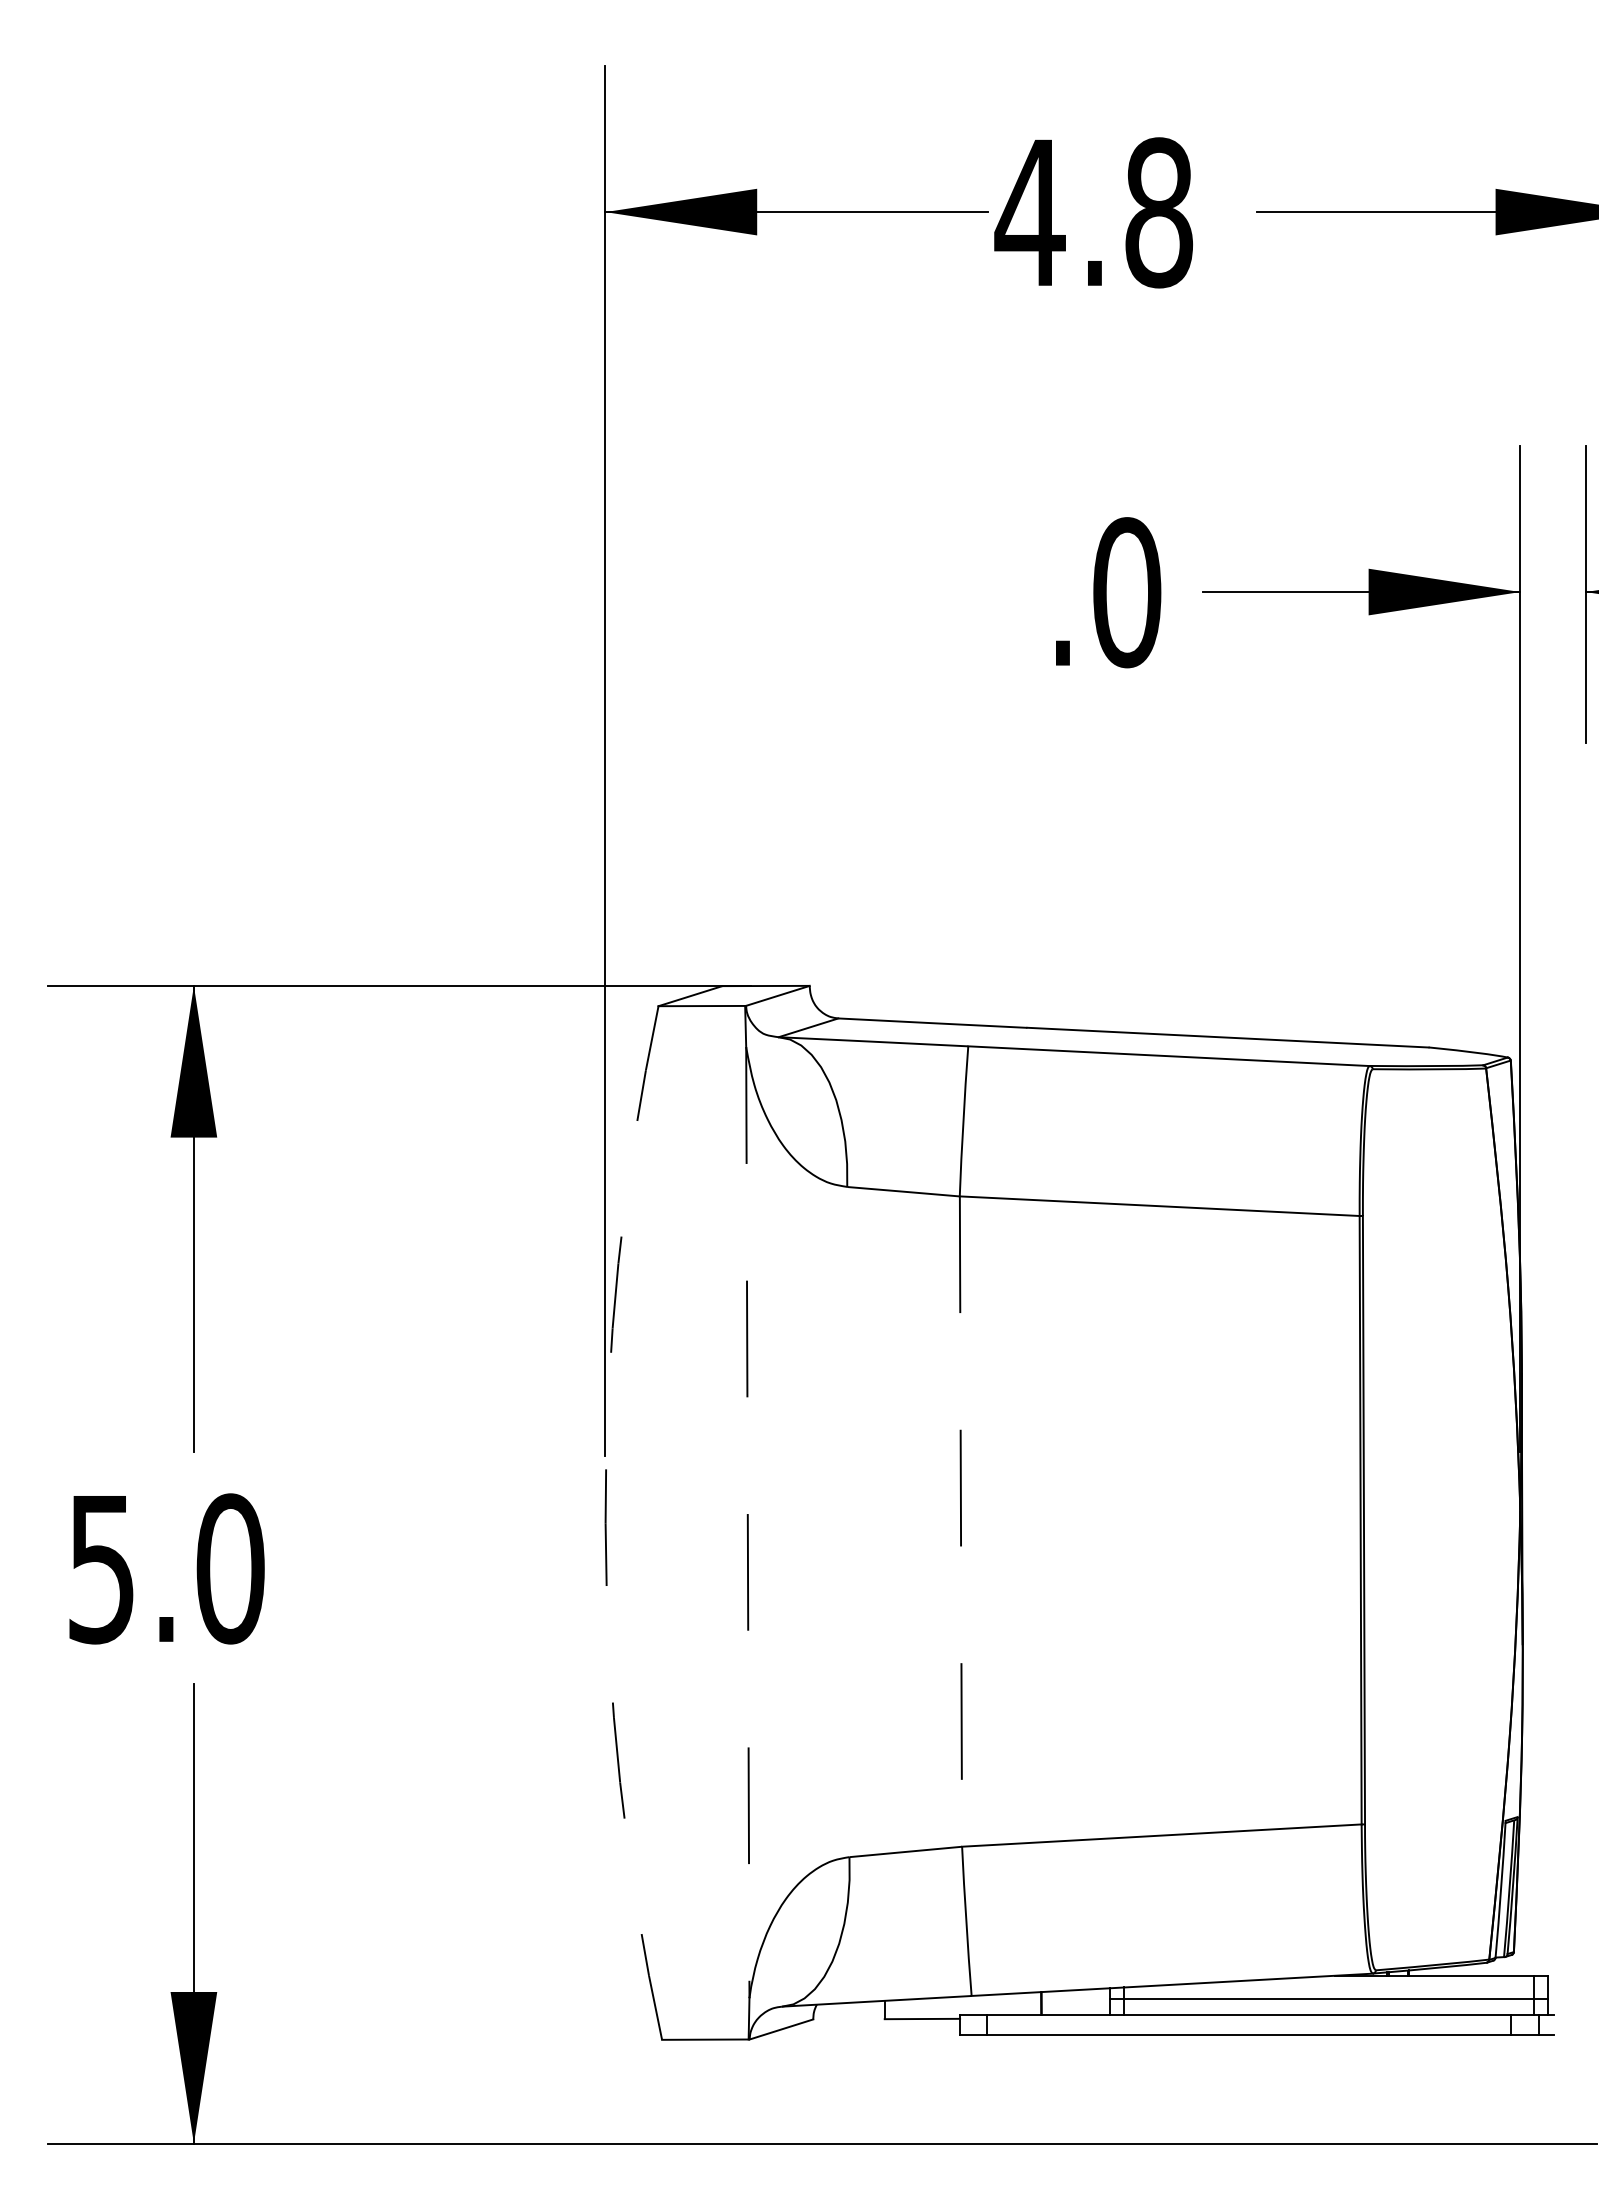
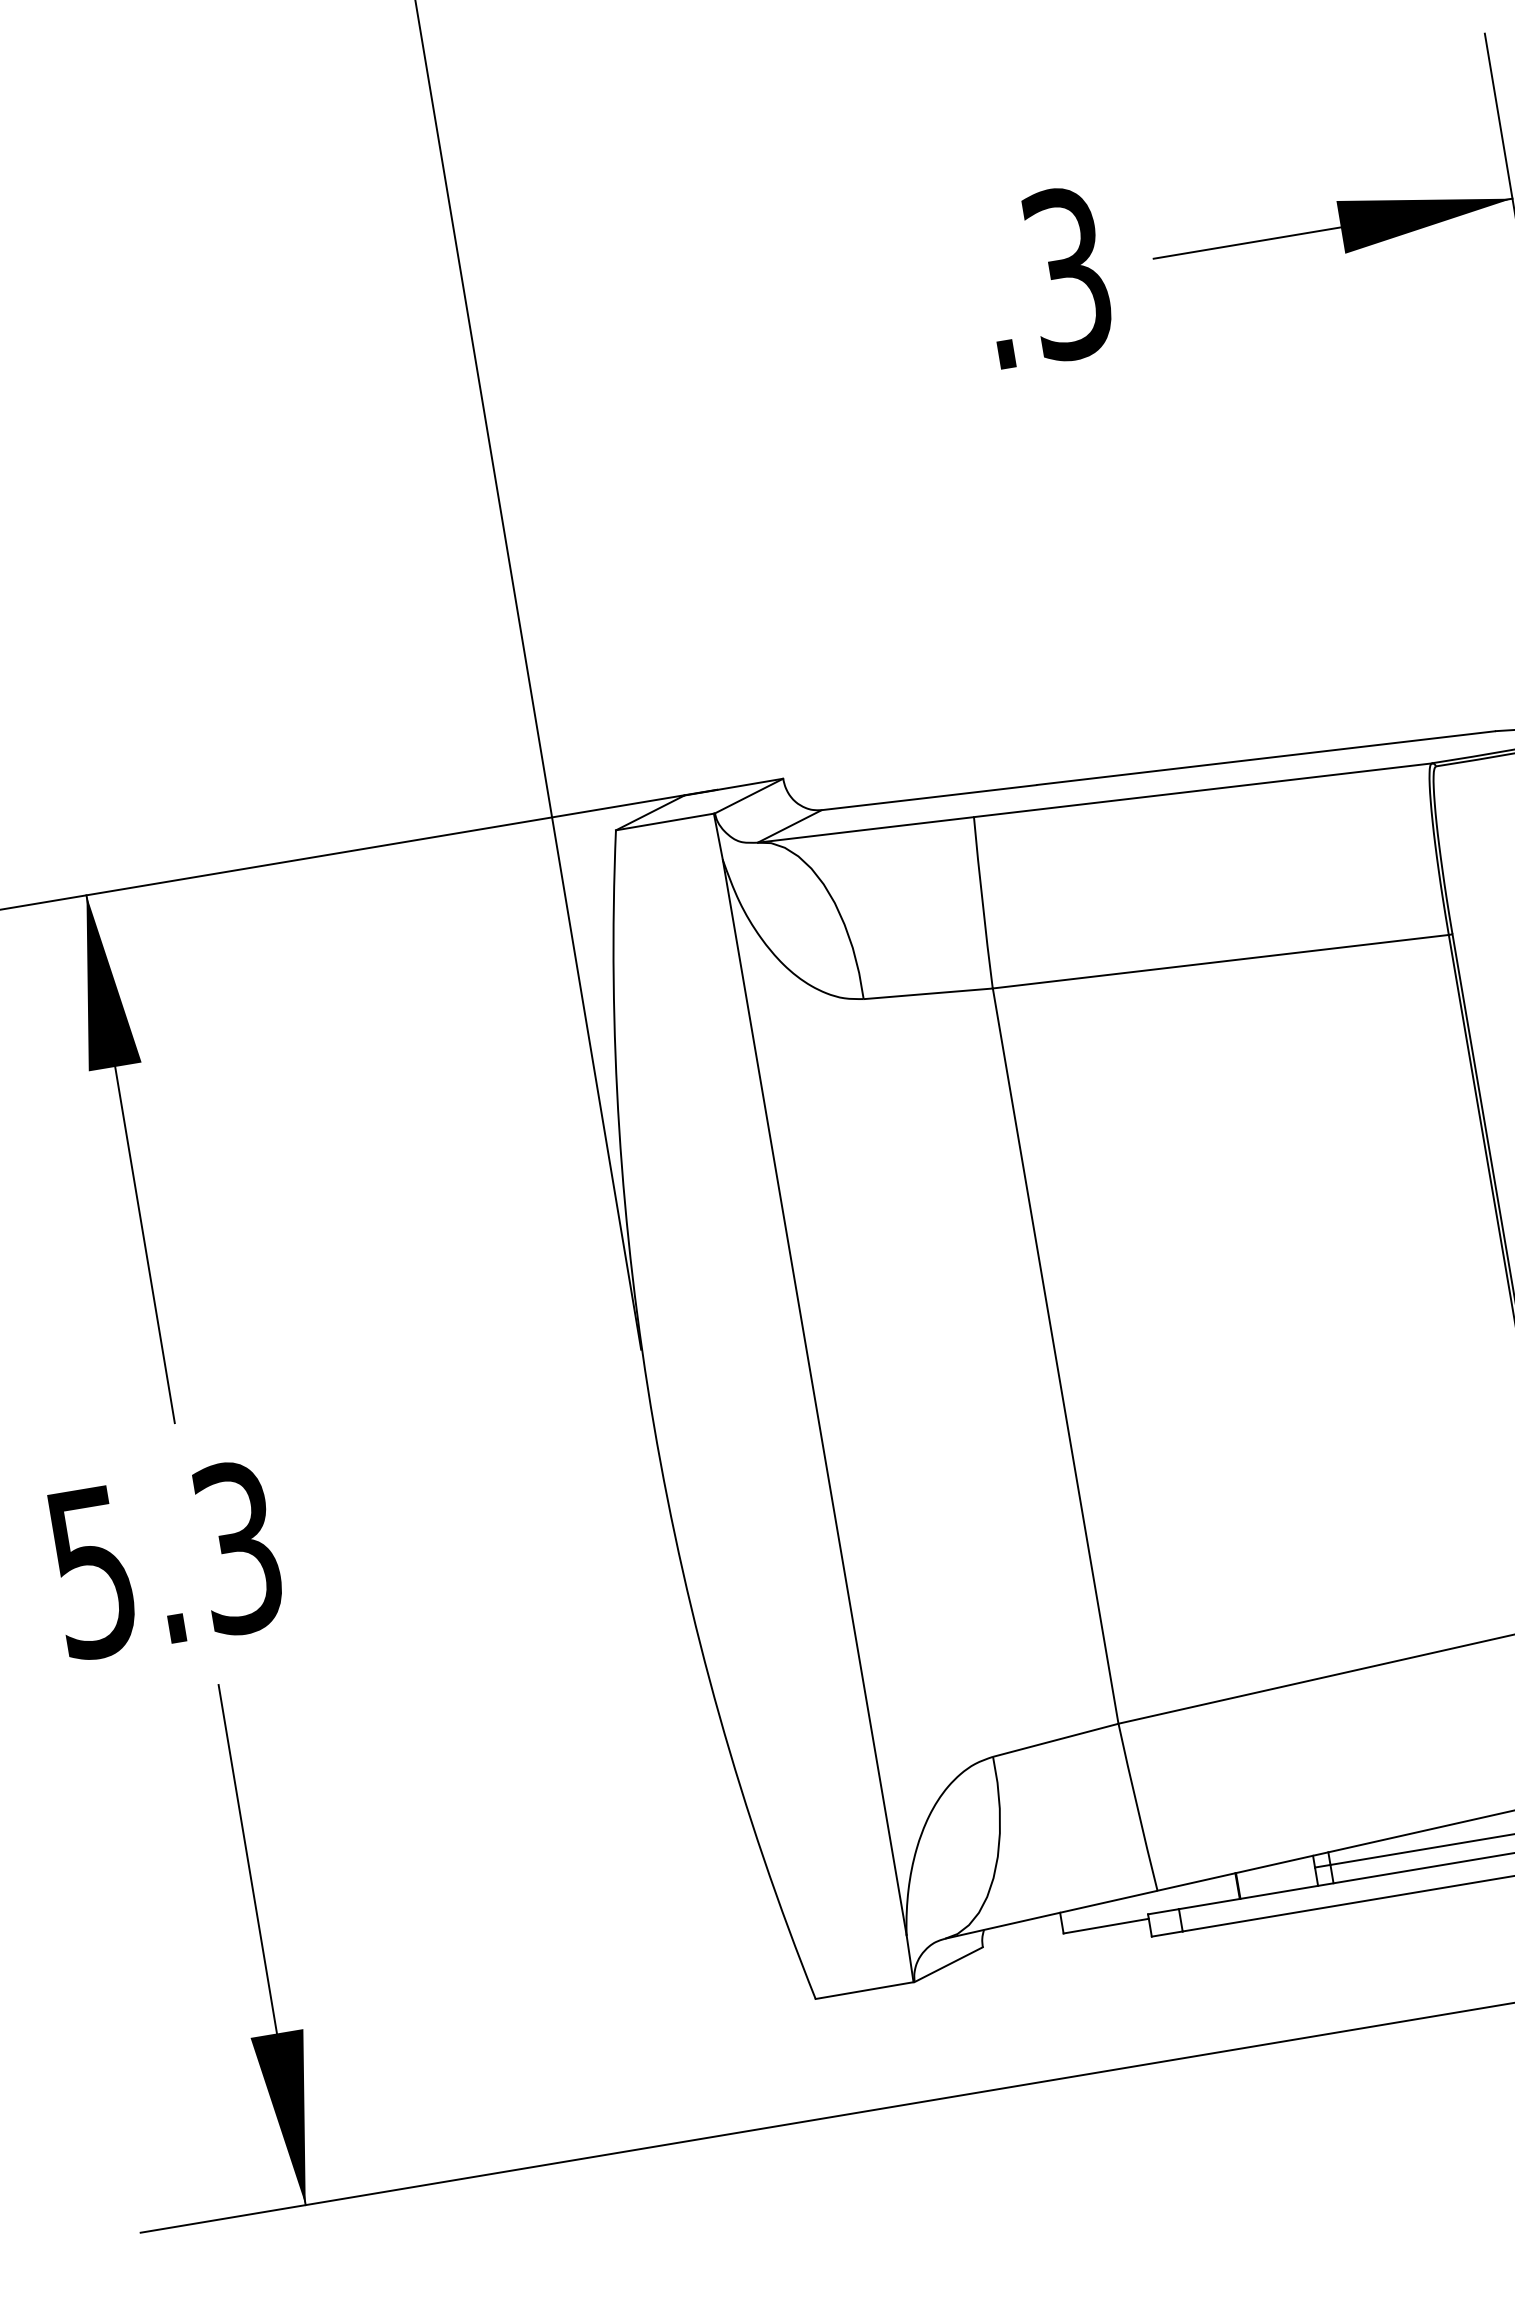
text: (1127, 592) -> (1068, 273), .0 -> .3
line: (960, 1522) -> (1055, 1357), dashed -> solid
arc: (605, 1523) -> (653, 1425), dashed -> solid
line: (747, 1523) -> (814, 1398), dashed -> solid
text: (230, 1568) -> (238, 1547), 5.0 -> 5.3

